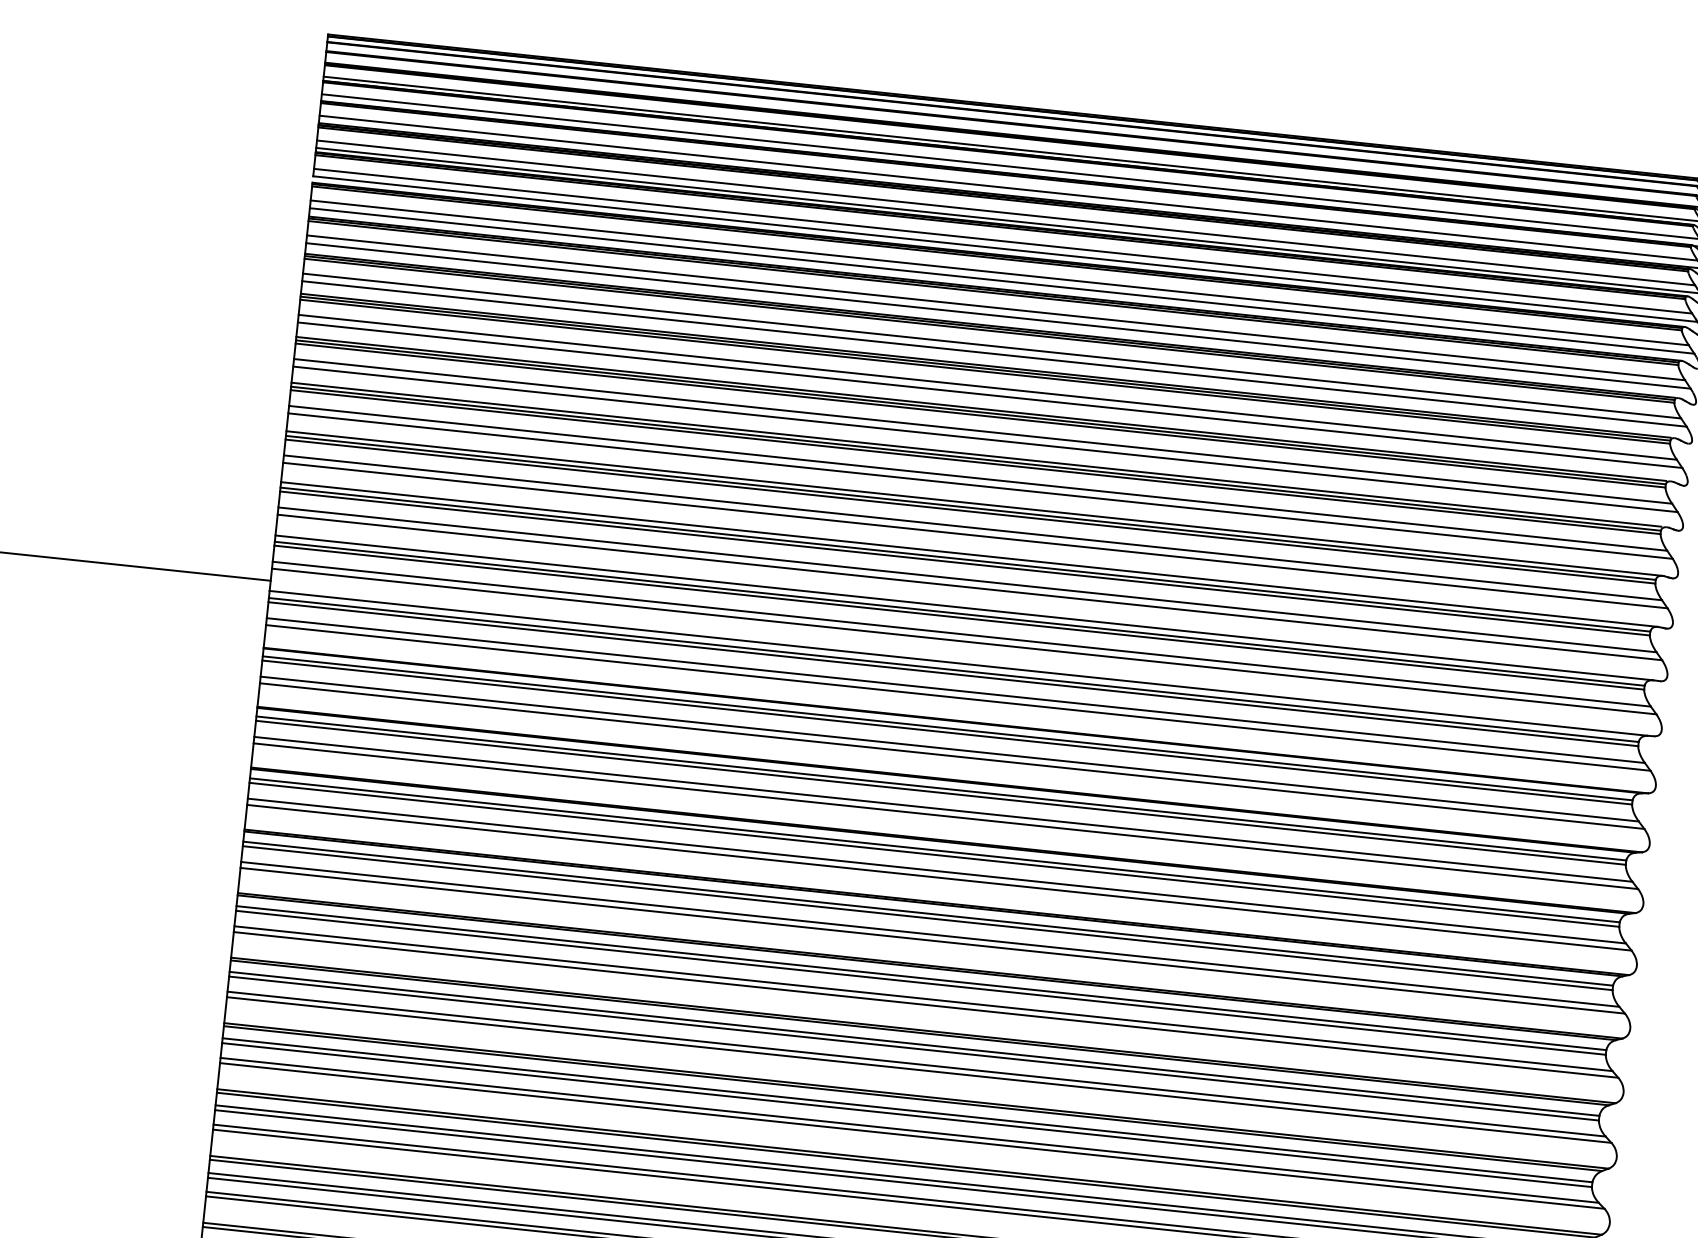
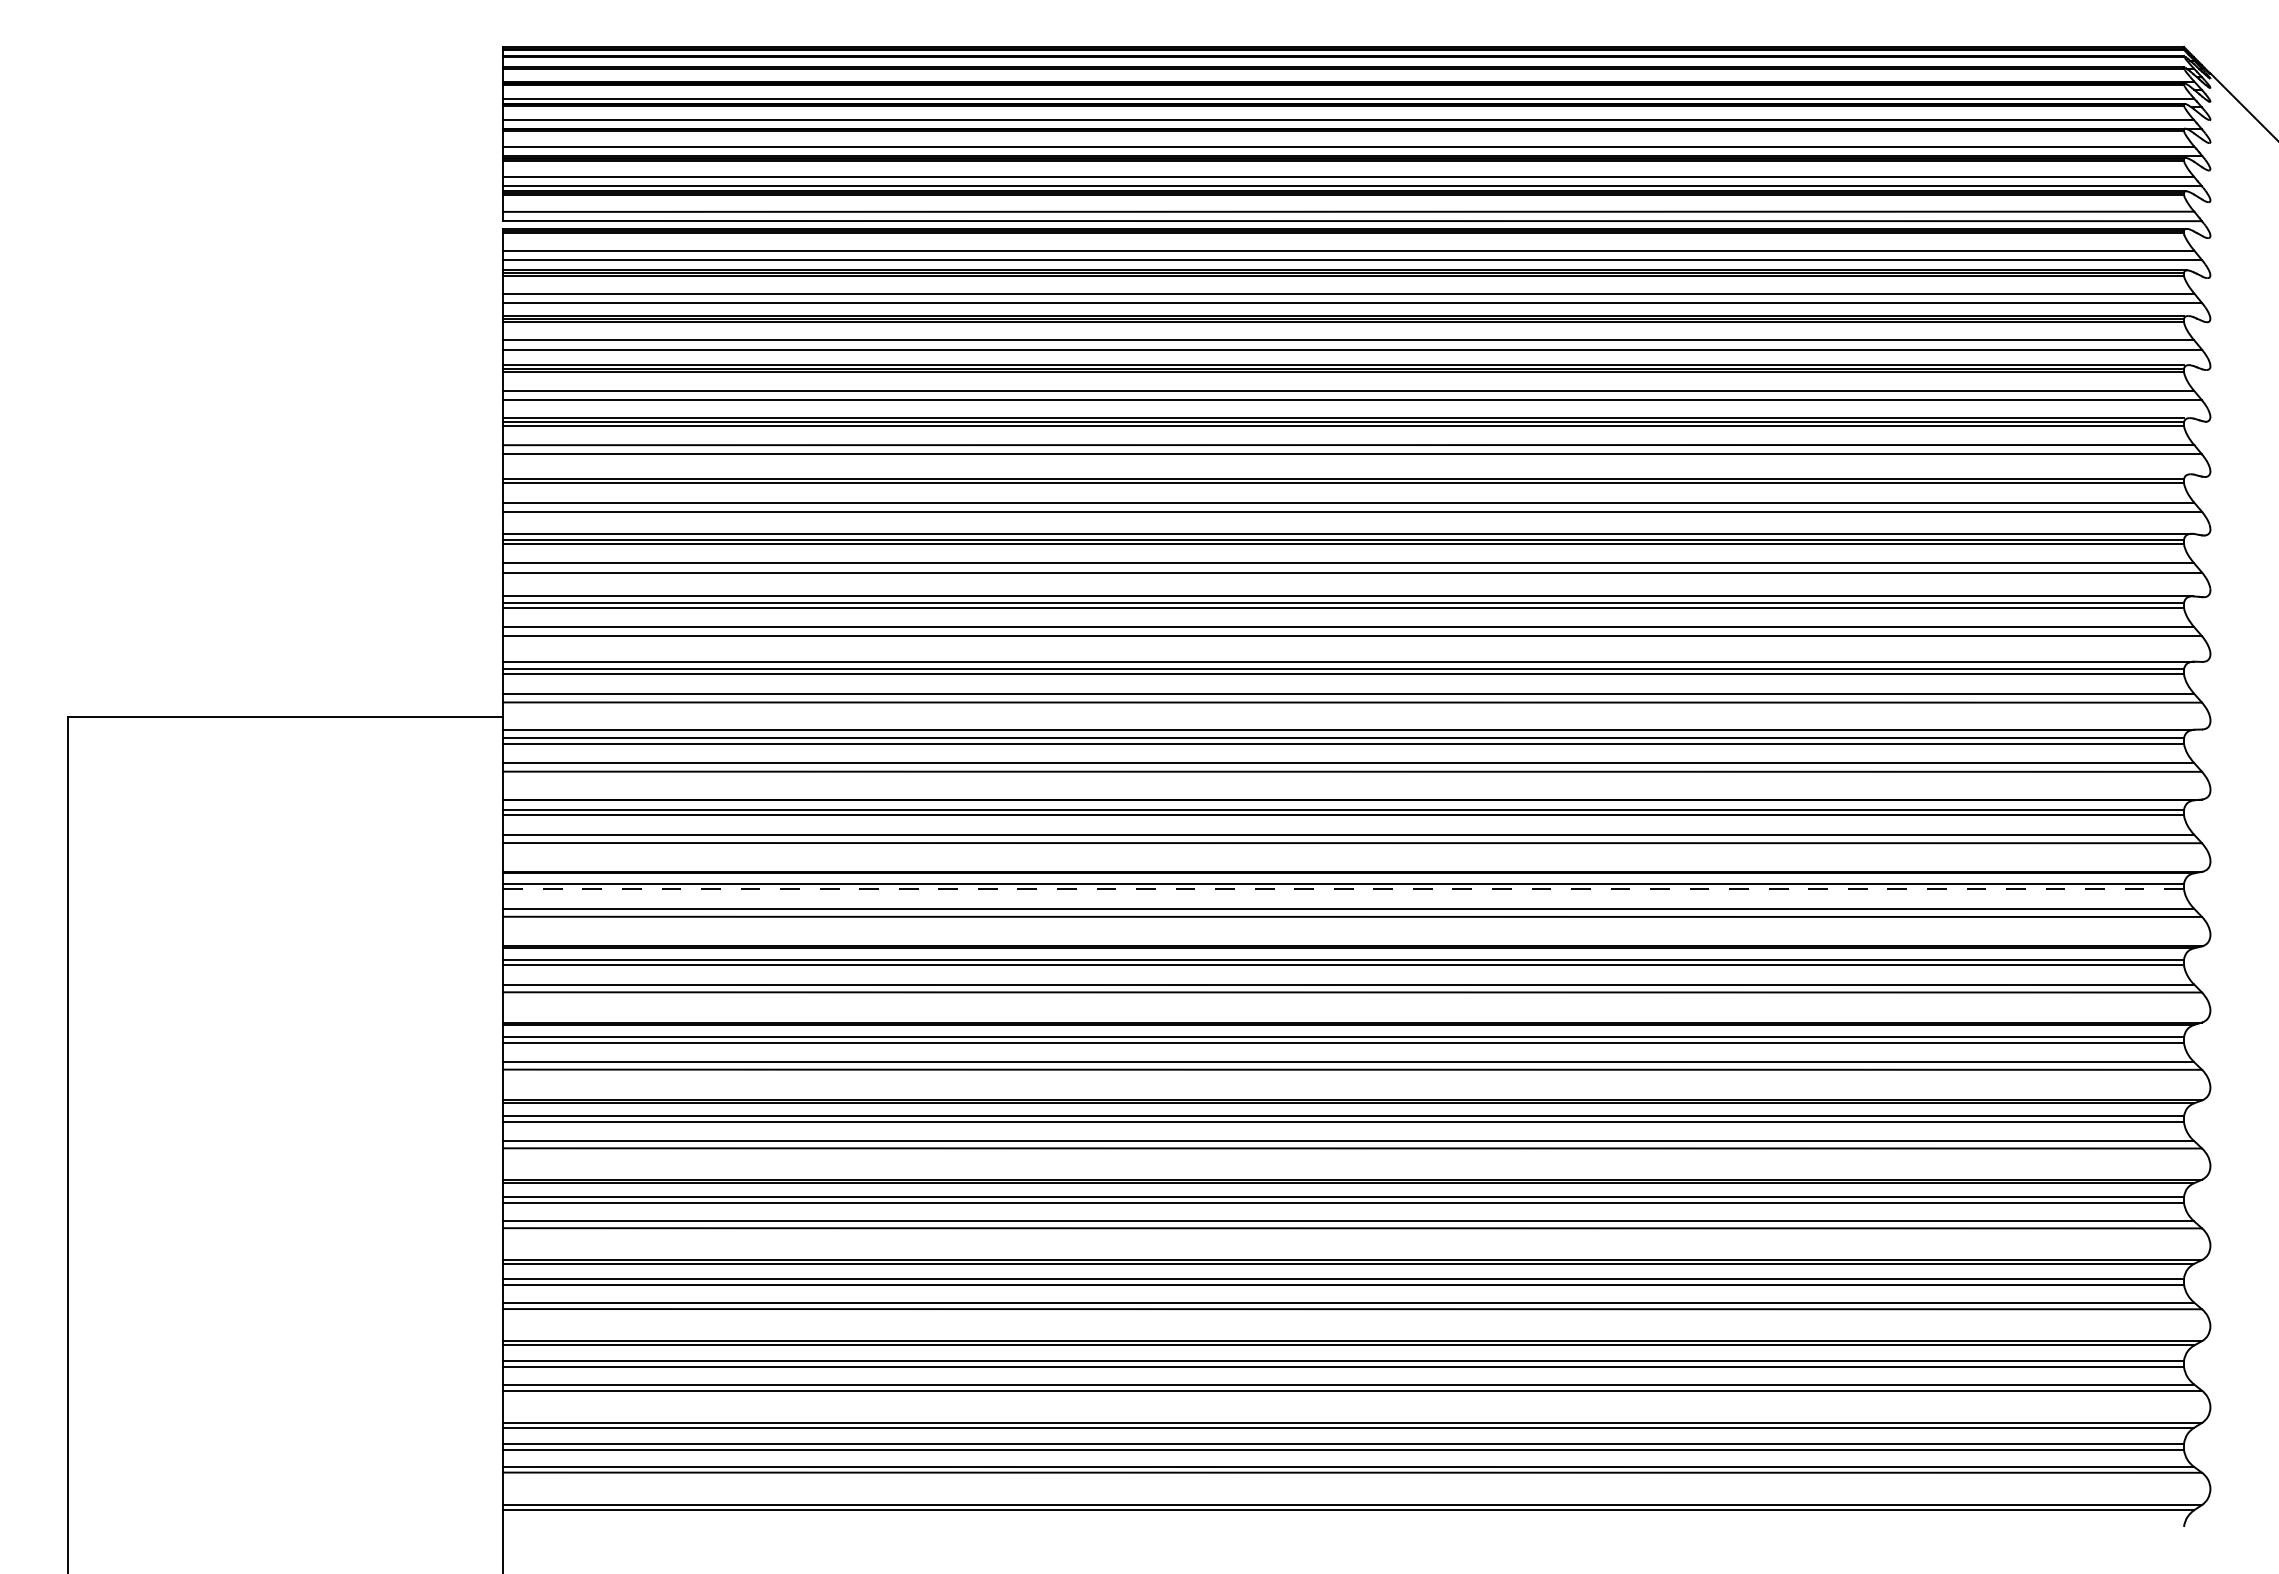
line: (976, 454) -> (1343, 474), removed
line: (940, 793) -> (1343, 889), solid -> dashed

